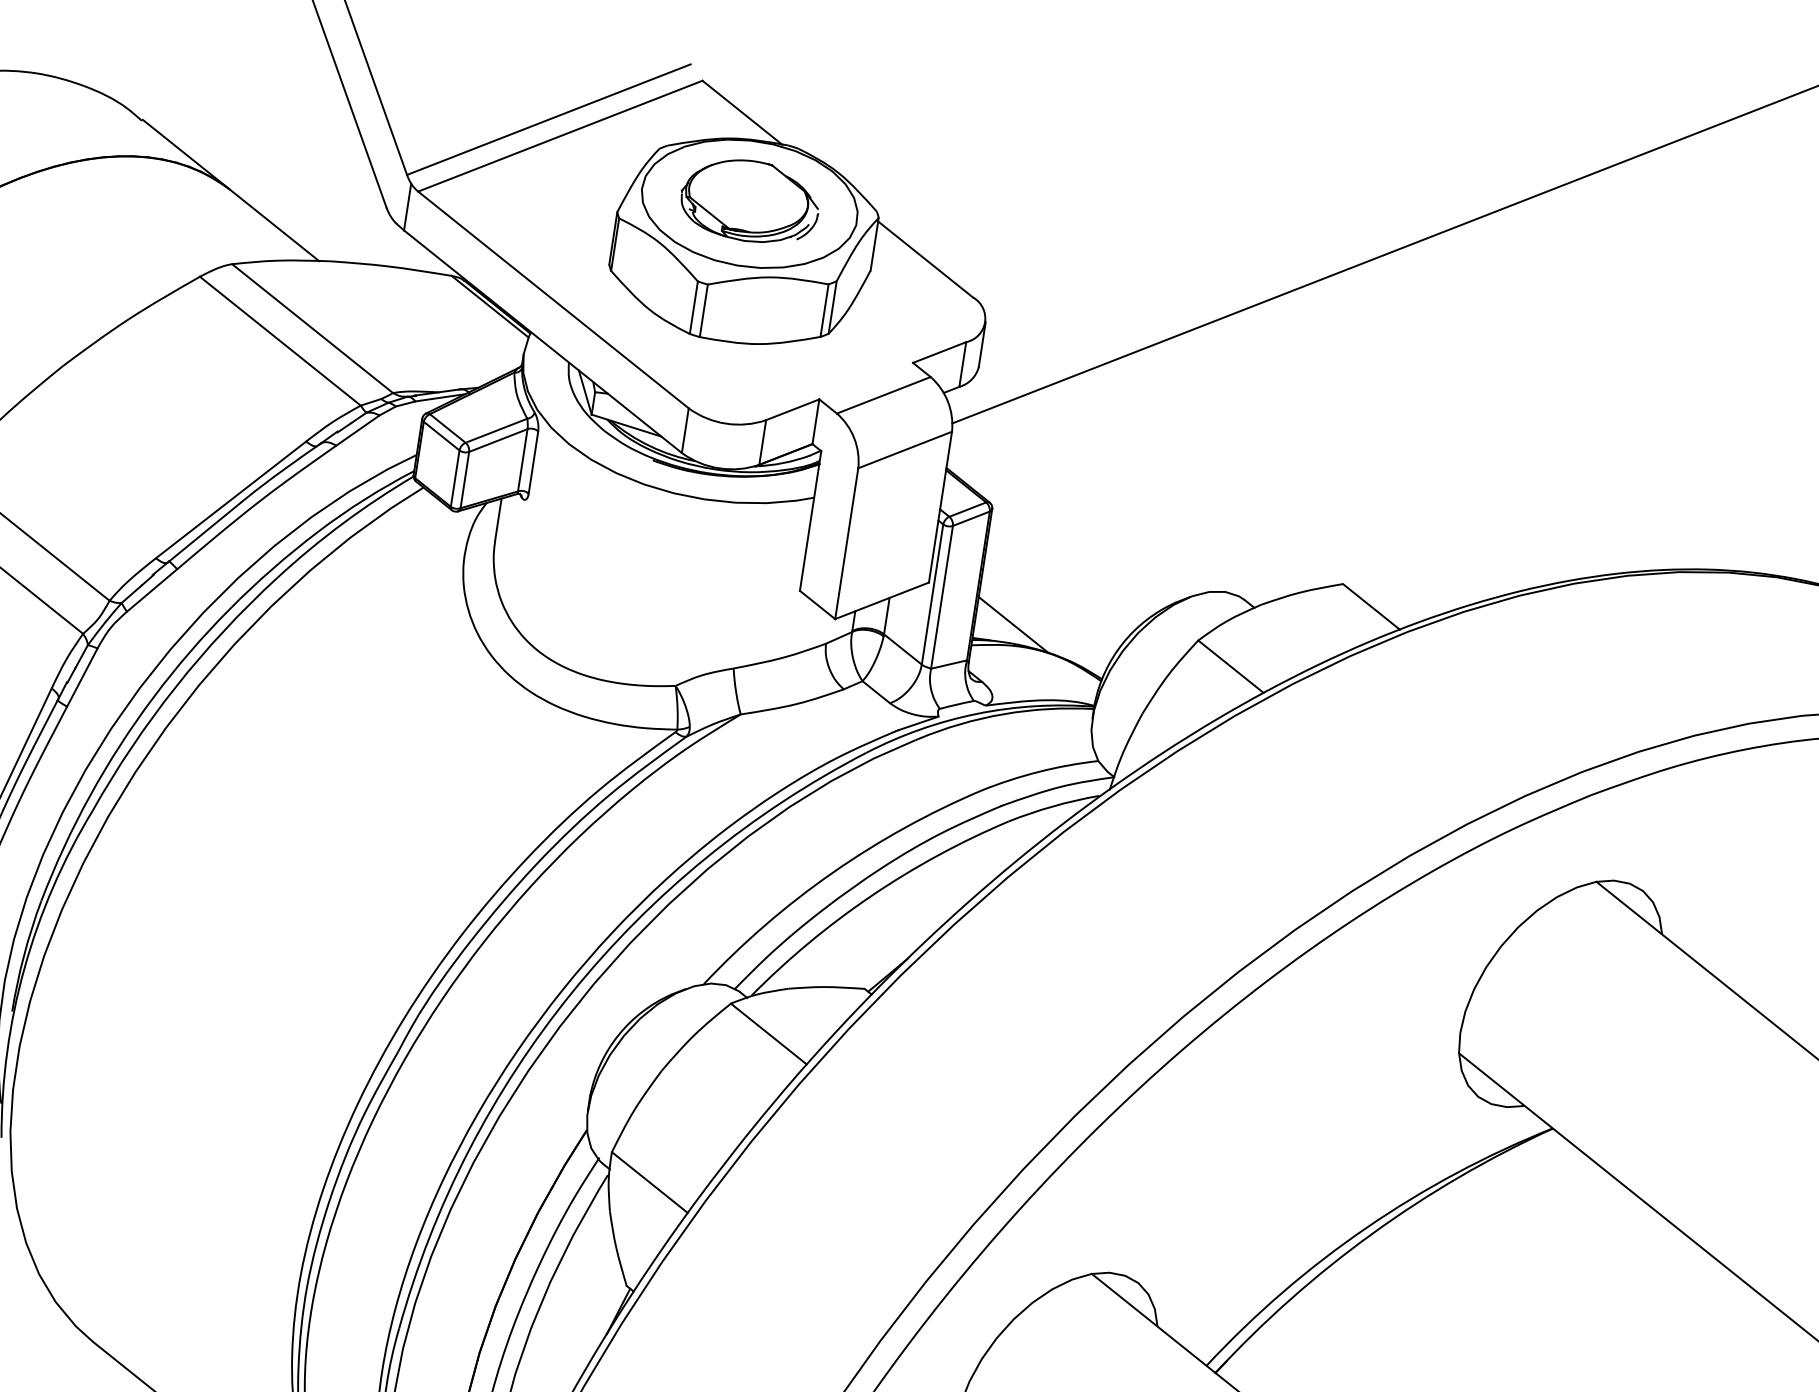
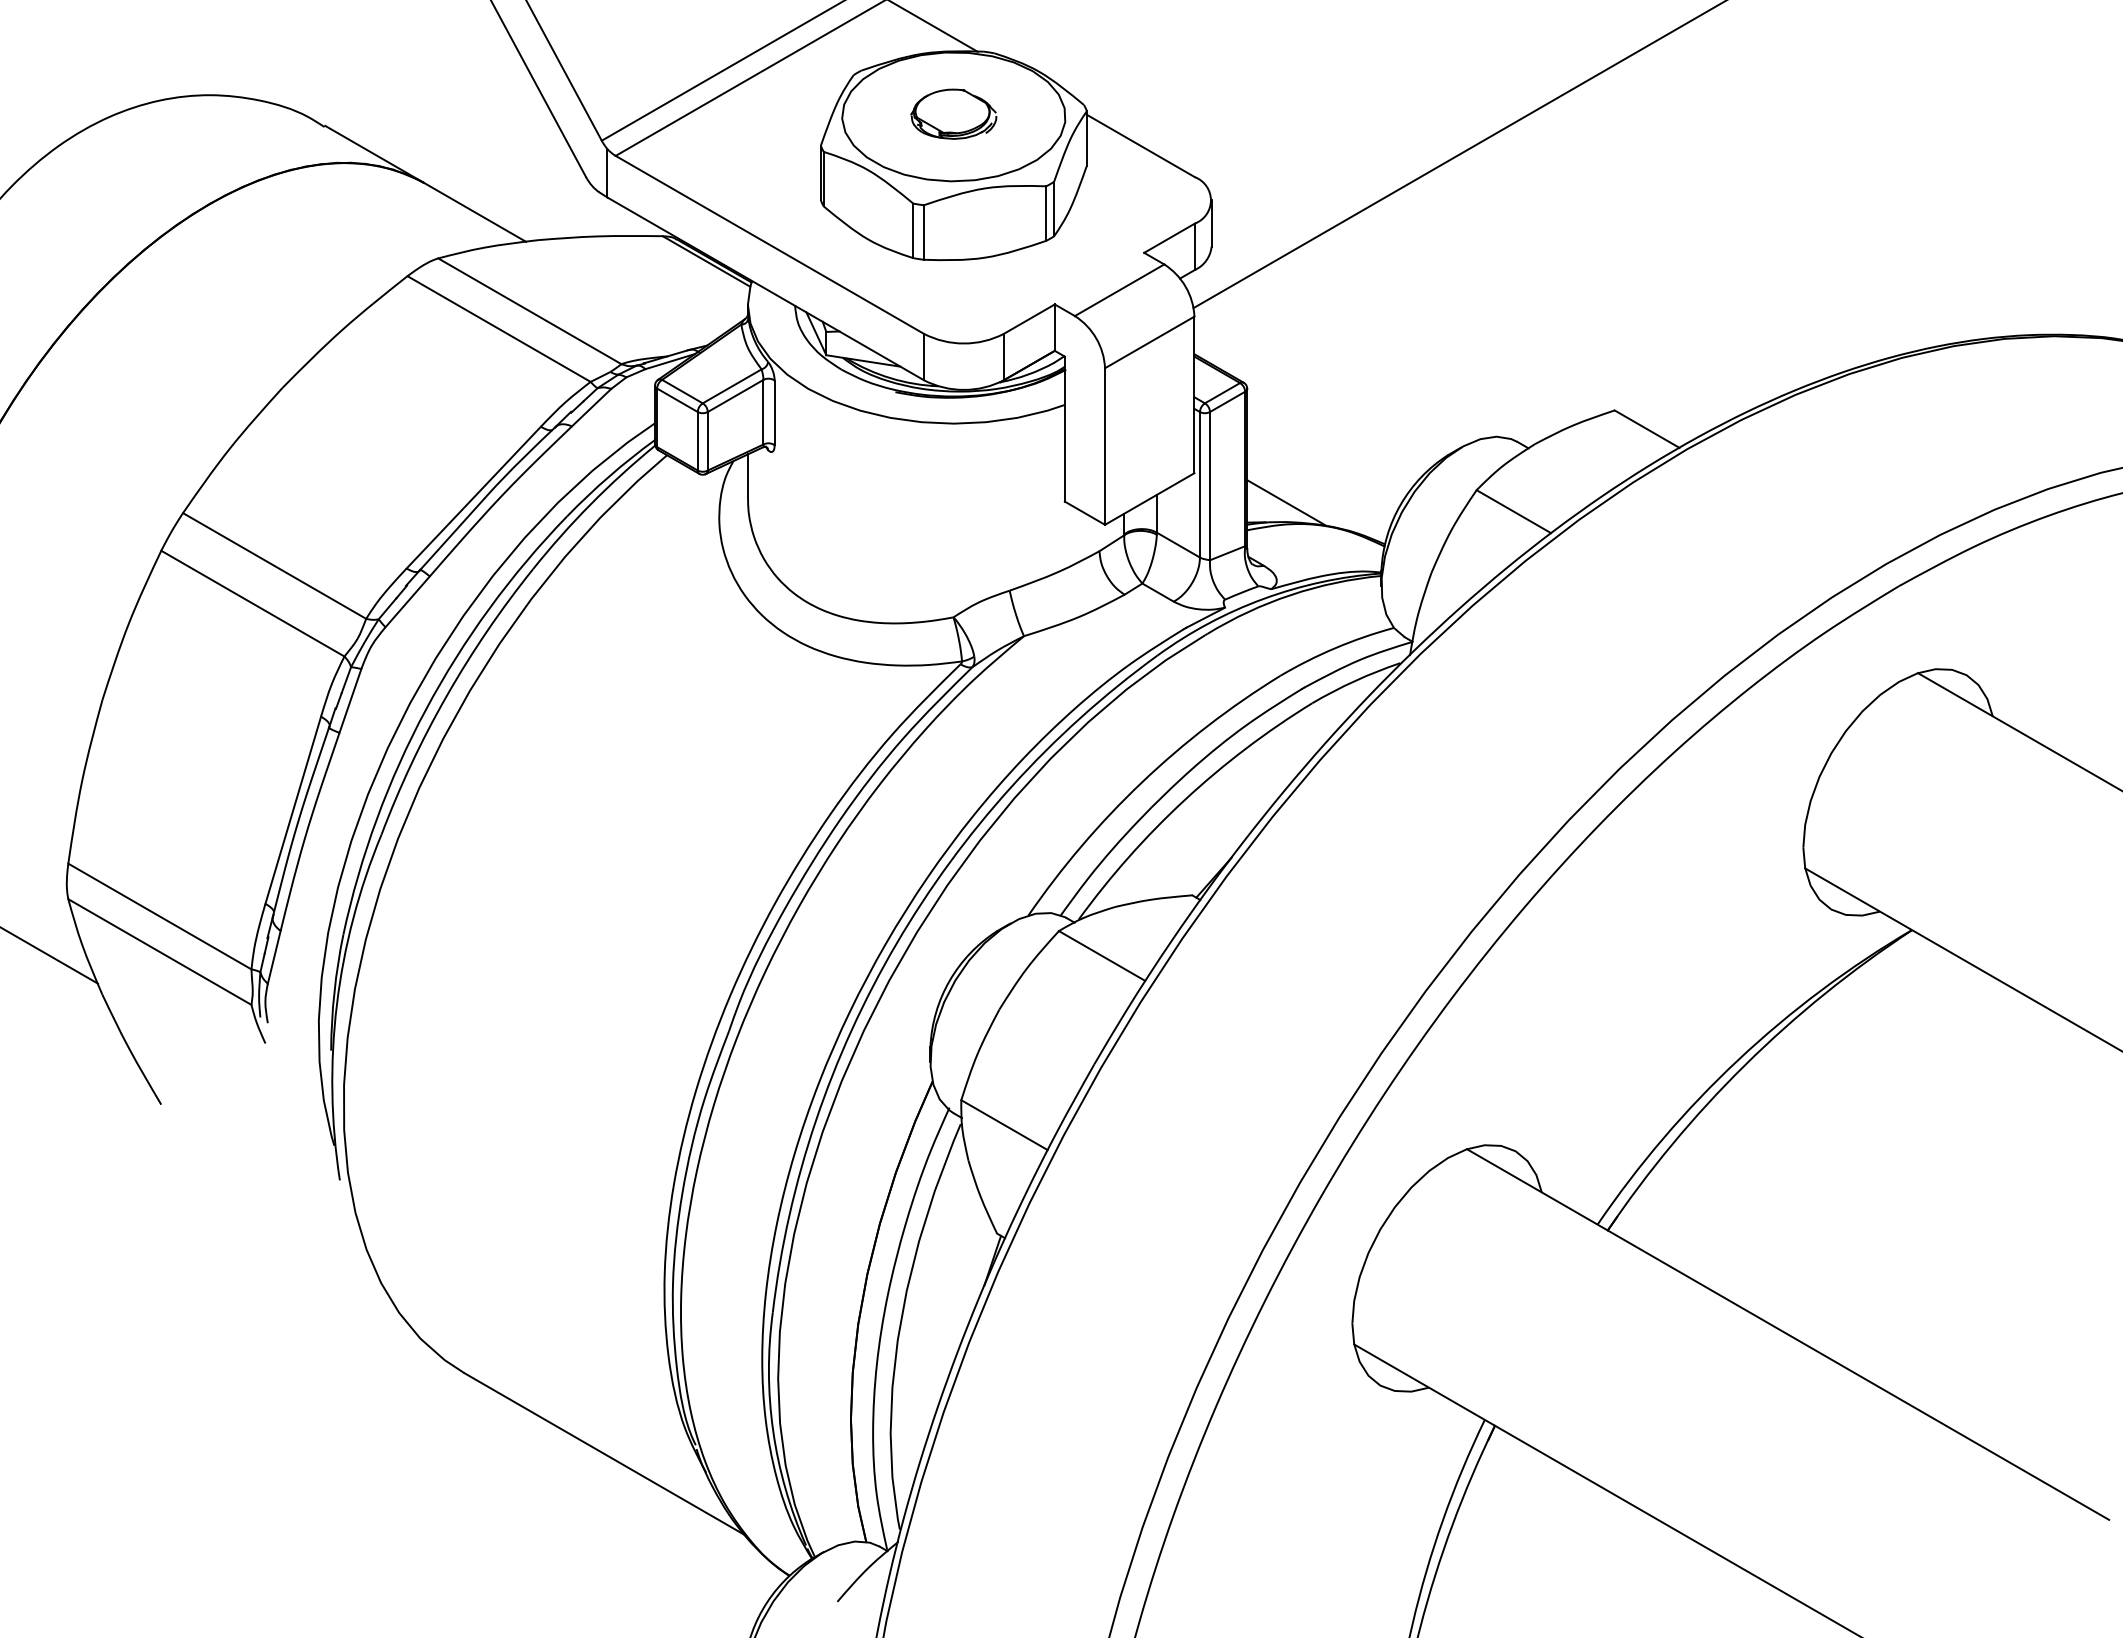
part: (749, 201) -> (953, 114), size x0.6

